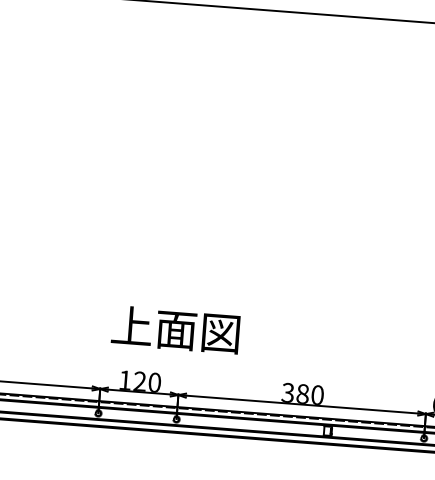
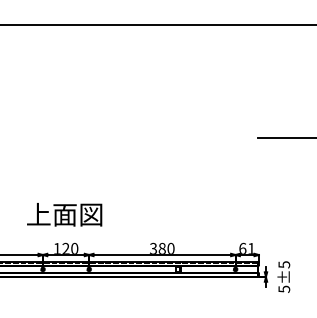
text: (175, 329) -> (64, 214), moved

